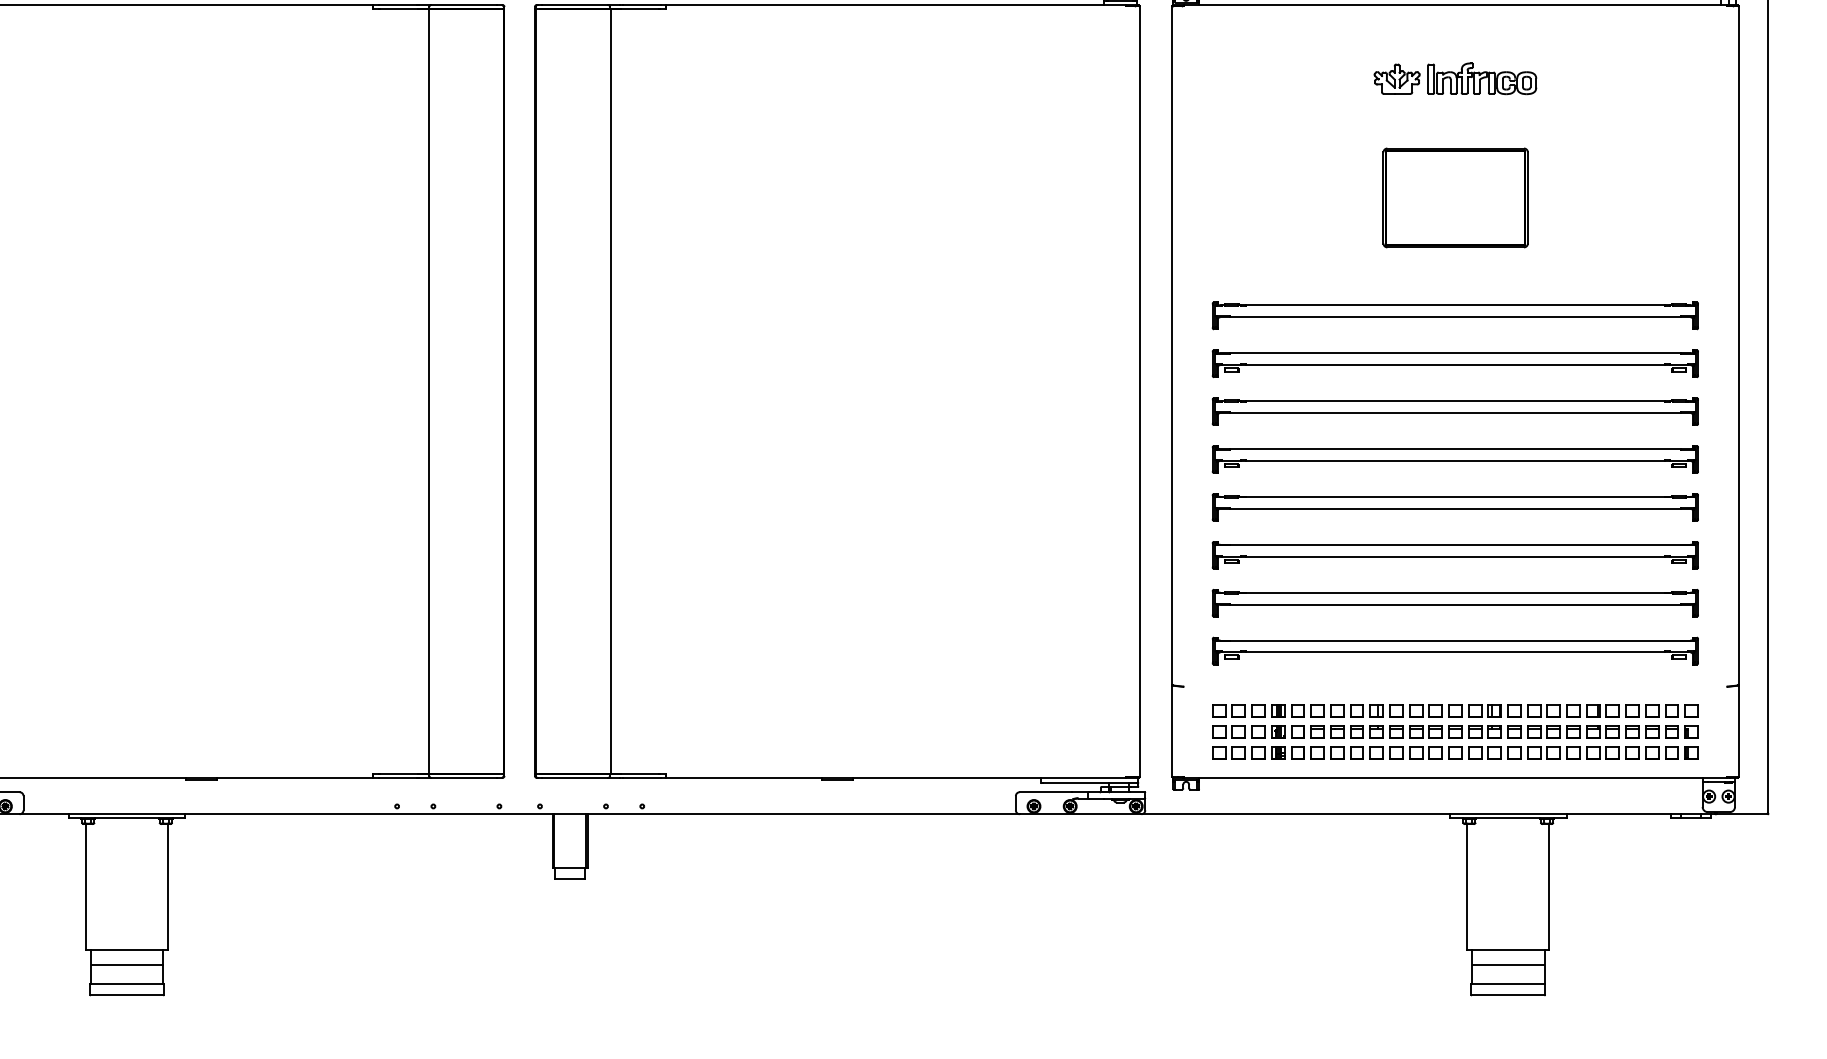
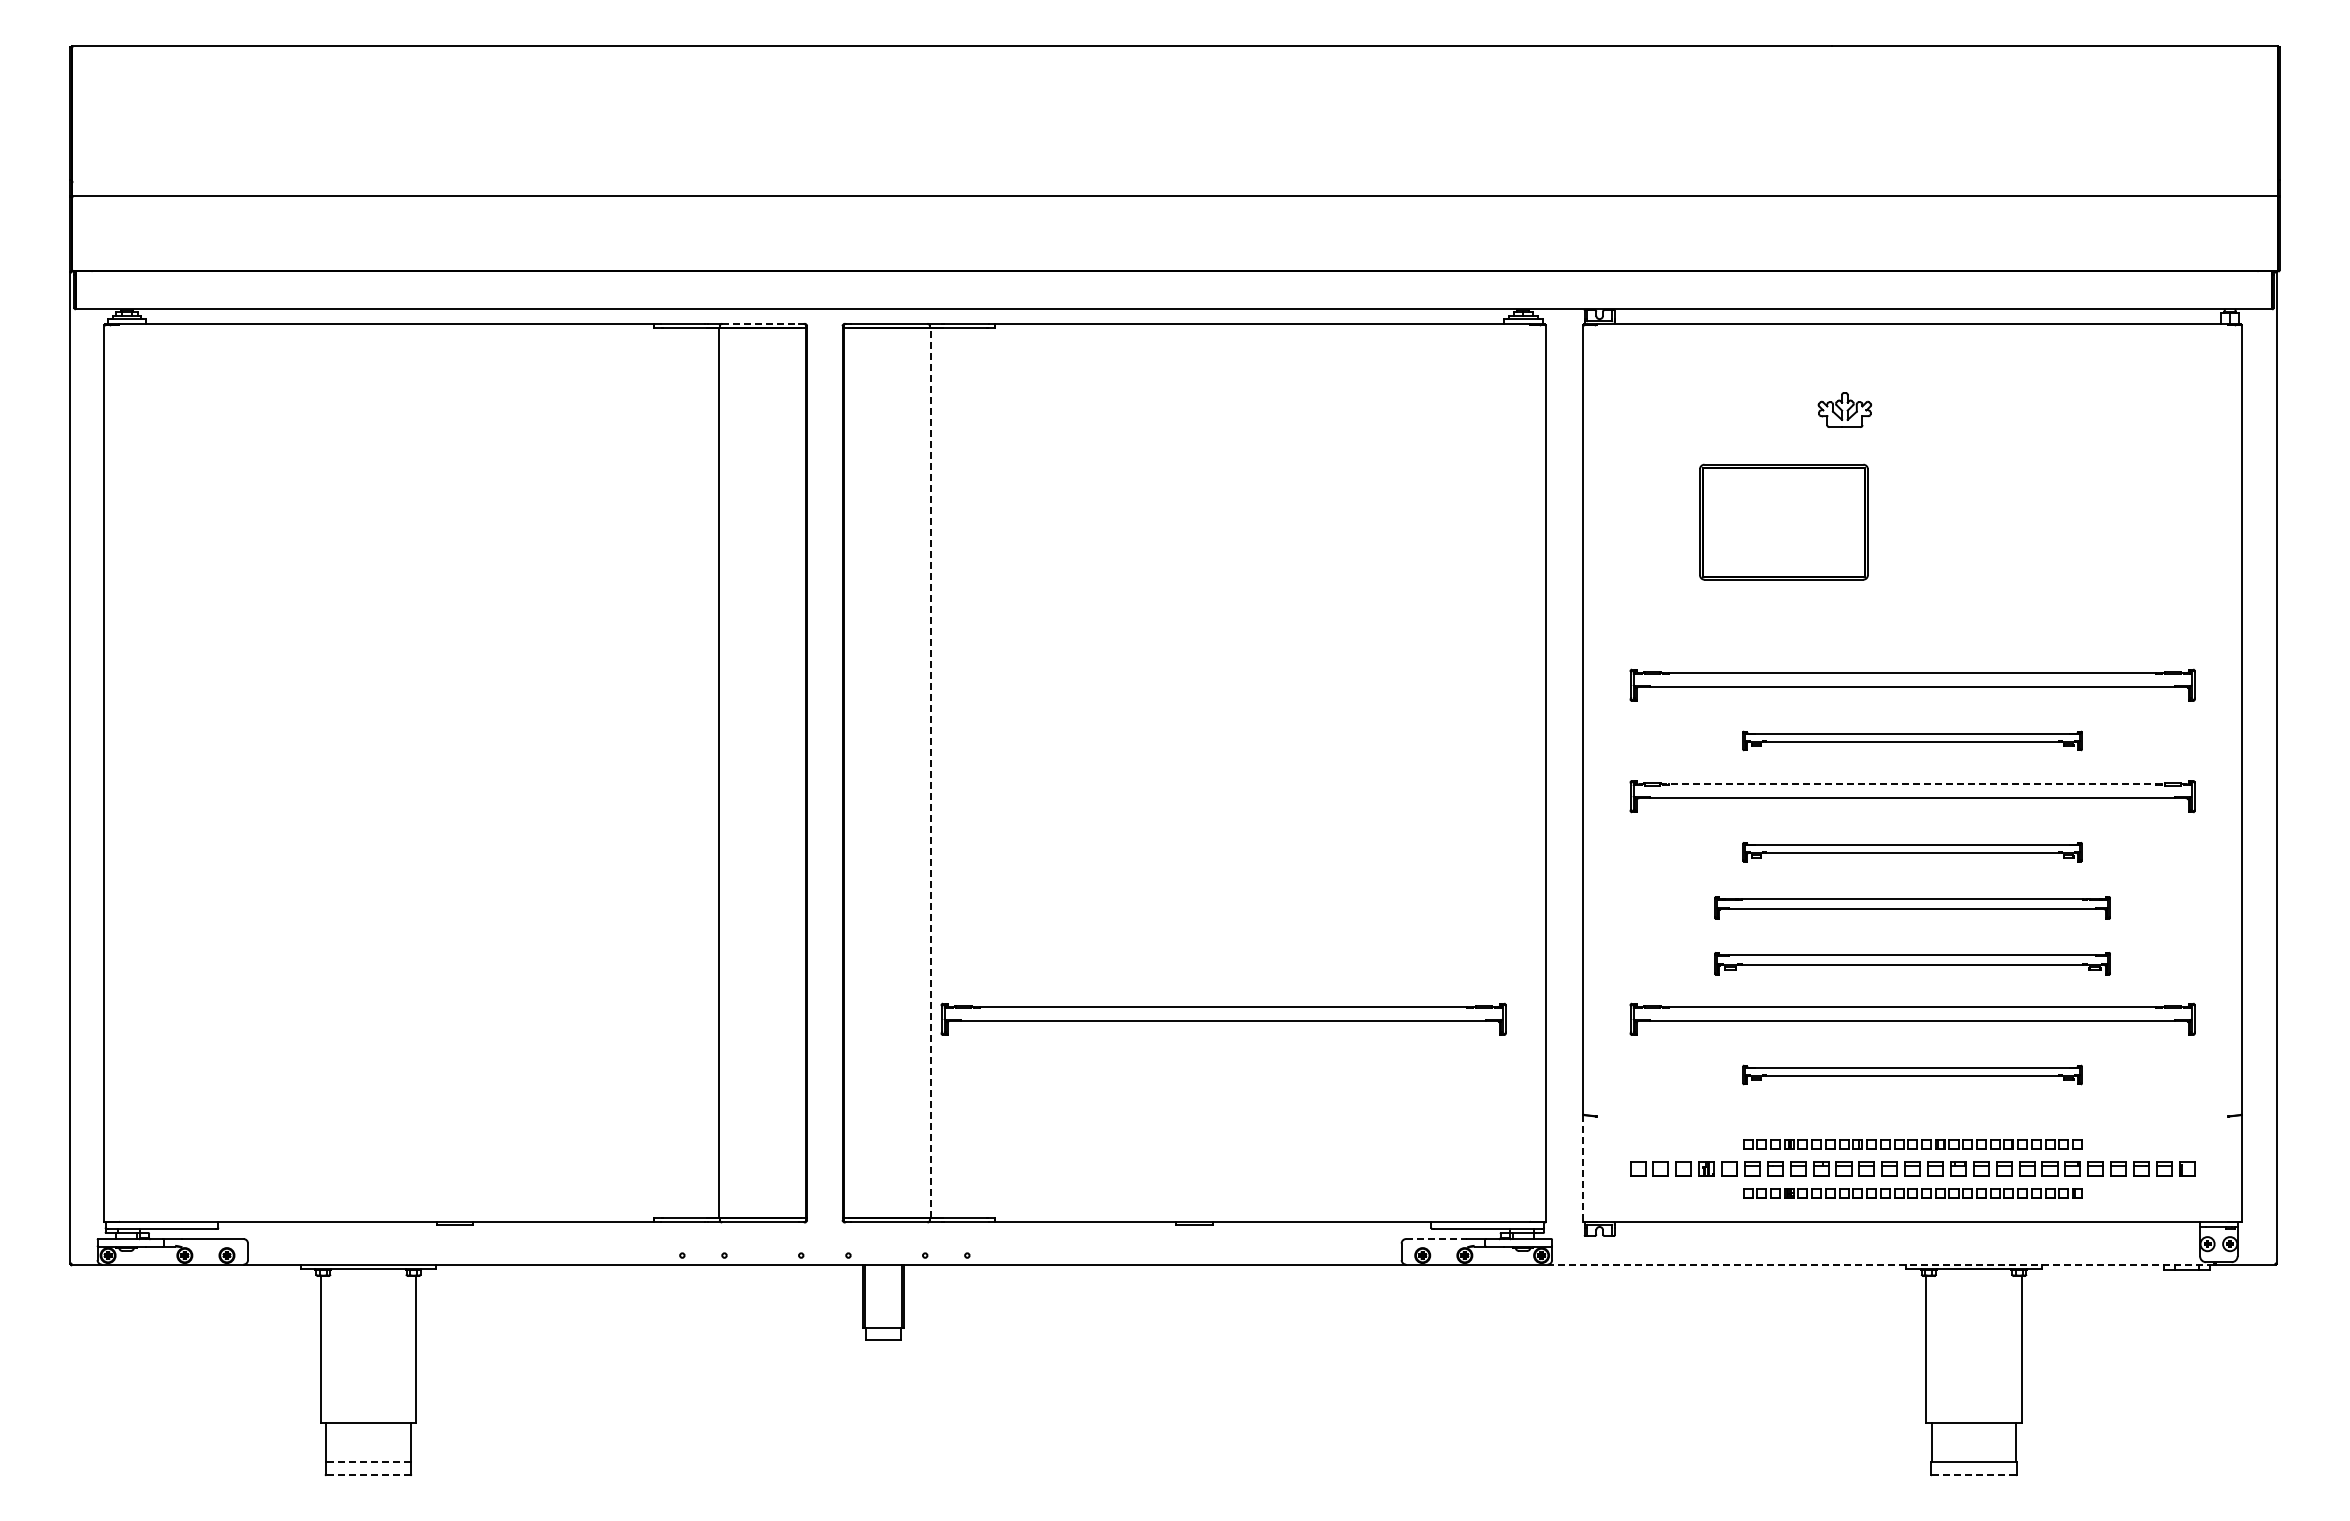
line: (465, 4) -> (761, 323), solid -> dashed
part: (1481, 78) -> (1943, 409), removed
part: (1455, 197) -> (1783, 521), moved
part: (1455, 363) -> (1912, 740), size x0.6
line: (610, 391) -> (930, 773), solid -> dashed
line: (1455, 401) -> (1912, 784), solid -> dashed
part: (1455, 458) -> (1912, 851), size x0.6
part: (1455, 507) -> (1912, 907), size x0.7
part: (1455, 555) -> (1912, 963), size x0.7
part: (862, 602) -> (1223, 1018), added
part: (1455, 650) -> (1912, 1074), size x0.6
part: (1455, 710) -> (1912, 1144), size x0.6
line: (1172, 731) -> (1583, 1168), solid -> dashed
part: (1455, 753) -> (1912, 1193), size x0.6
line: (1045, 792) -> (1436, 1239), solid -> dashed
line: (1427, 814) -> (1880, 1264), solid -> dashed
line: (127, 964) -> (368, 1439), removed
line: (1507, 964) -> (1973, 1439), removed
line: (127, 983) -> (368, 1461), solid -> dashed
line: (126, 995) -> (367, 1475), solid -> dashed
line: (1507, 995) -> (1973, 1475), solid -> dashed

